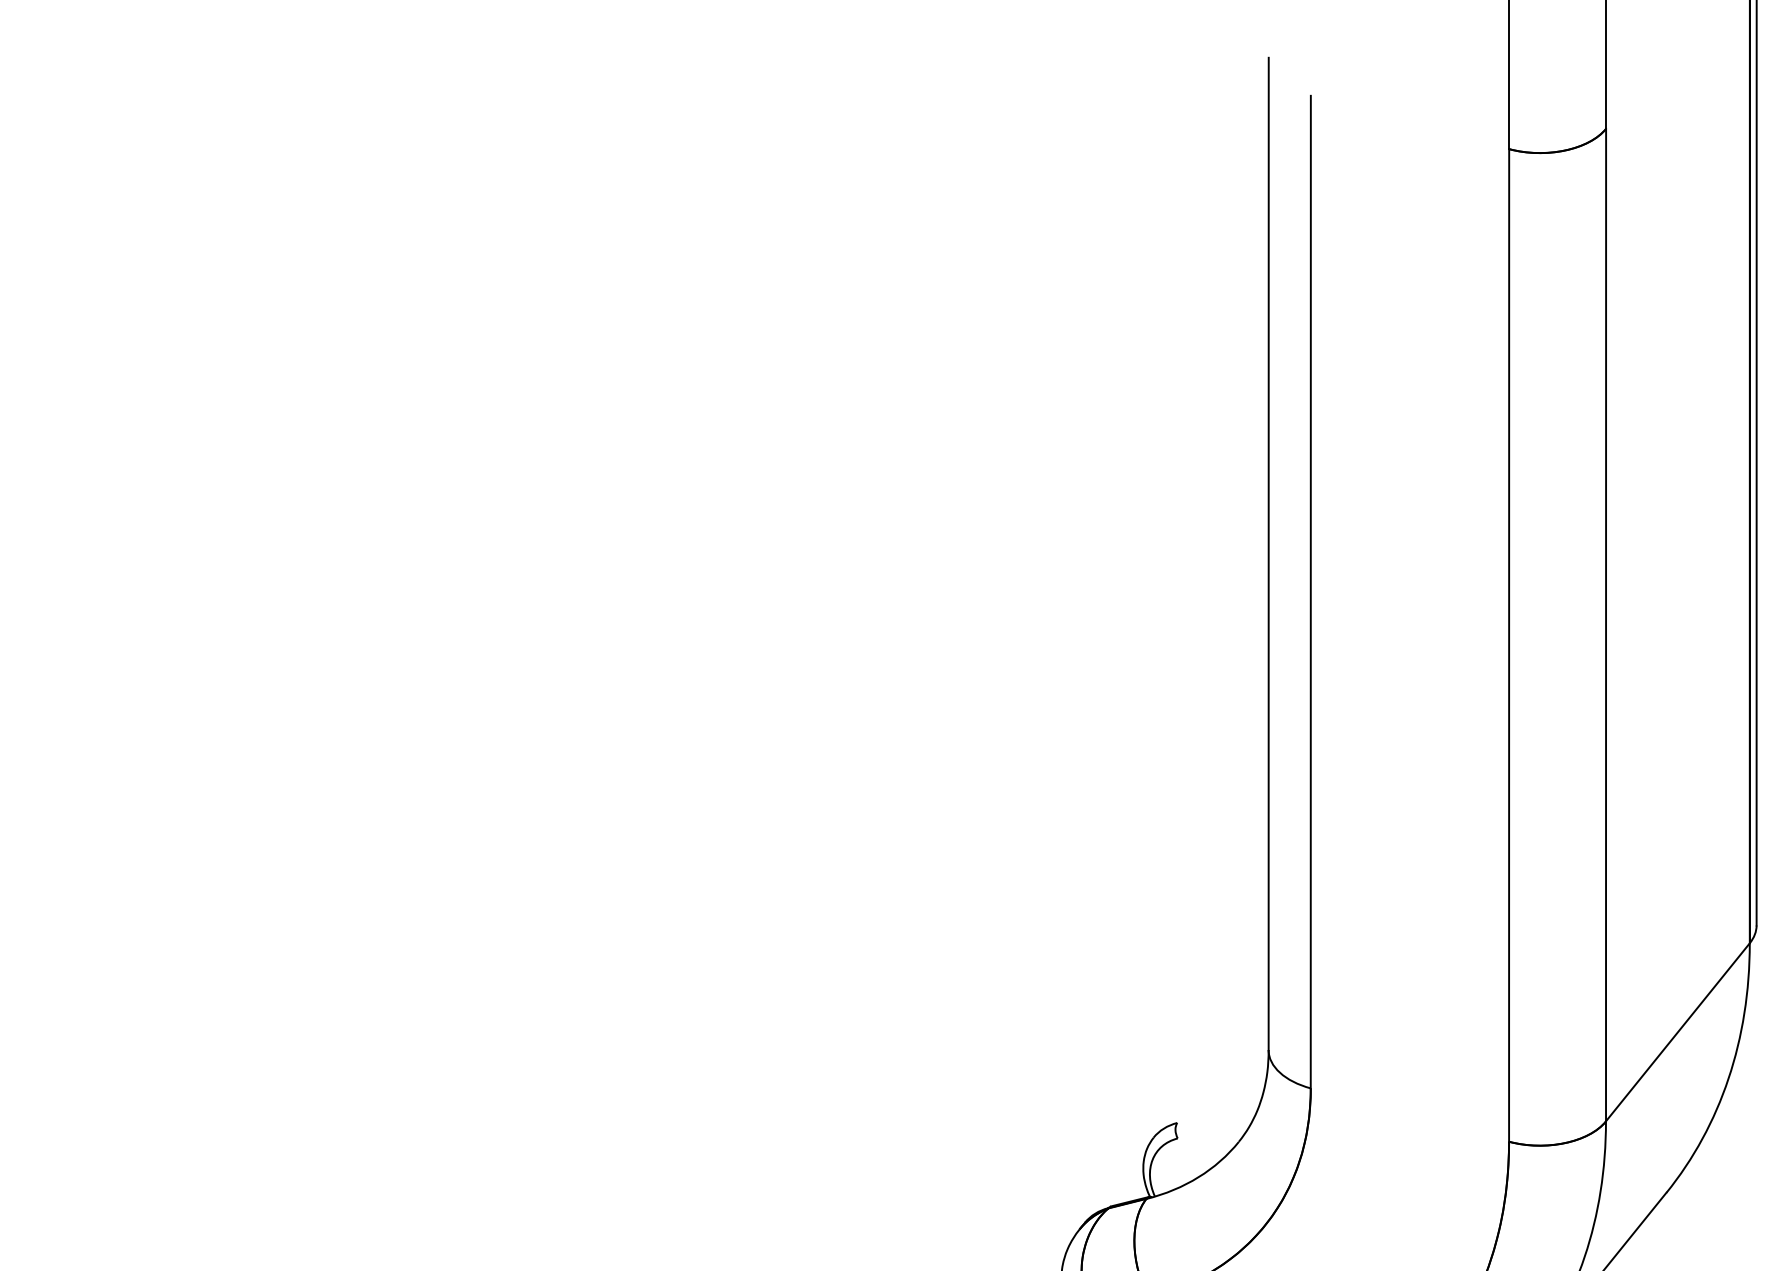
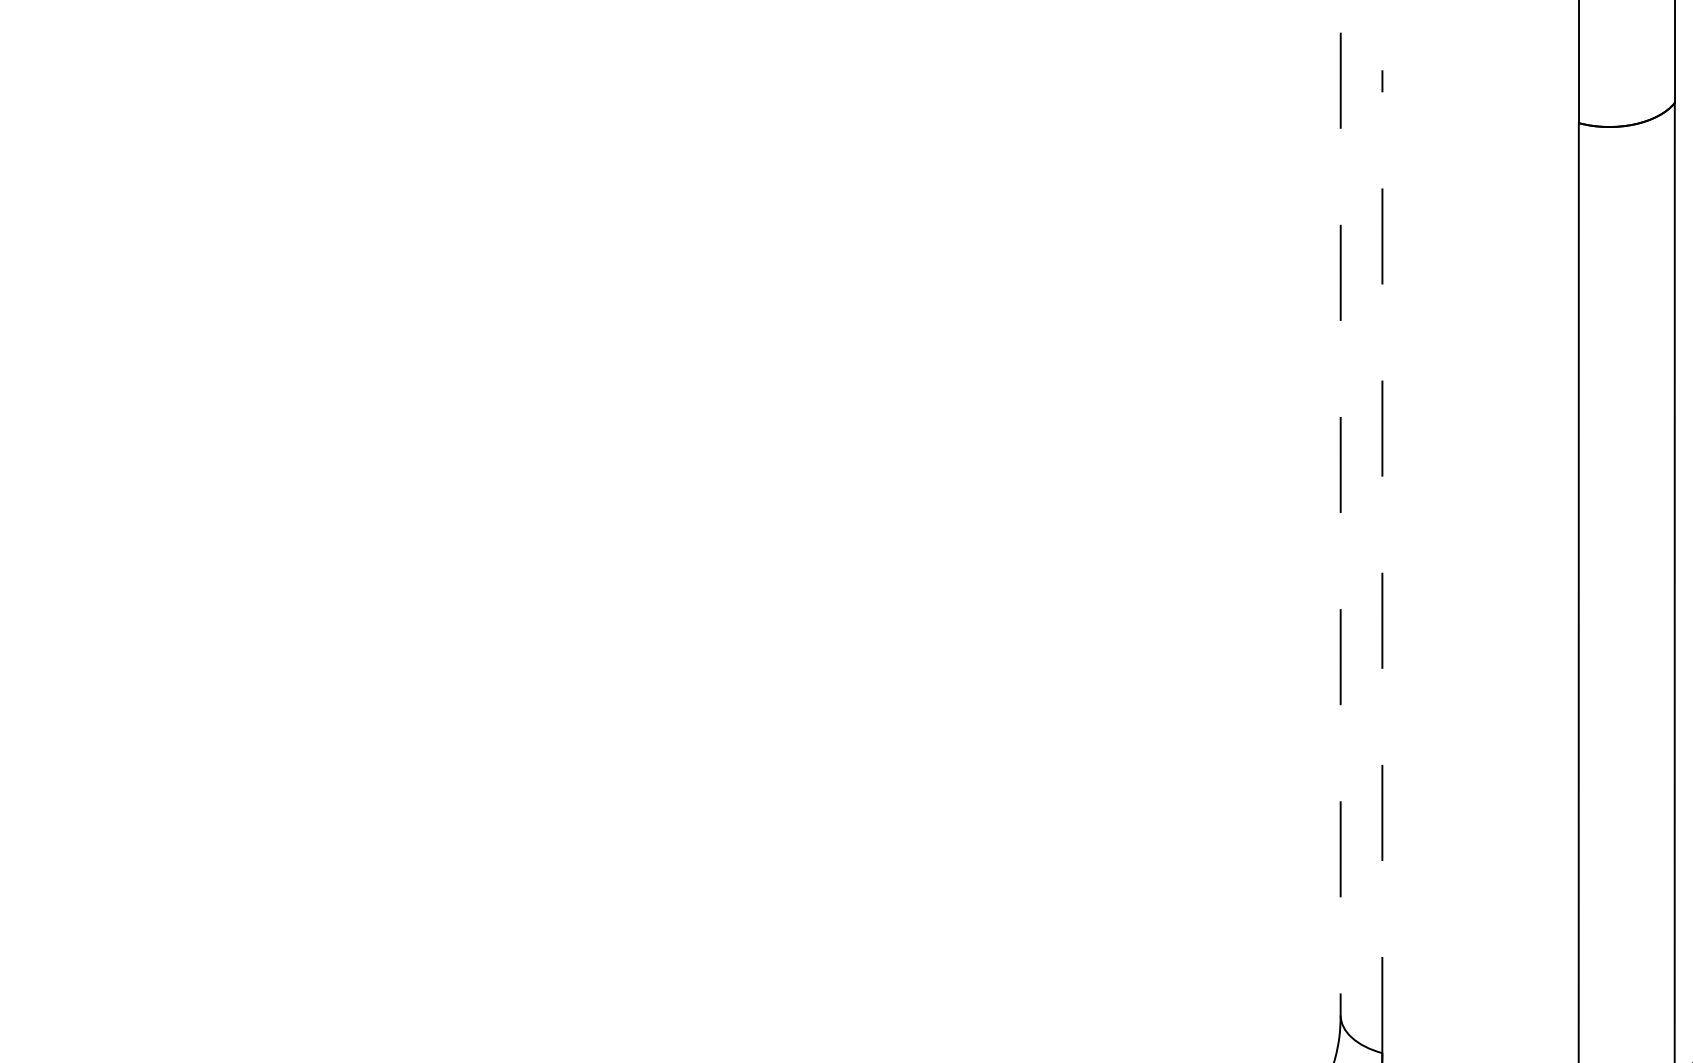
line: (1268, 554) -> (1340, 524), solid -> dashed
line: (1310, 591) -> (1382, 561), solid -> dashed

